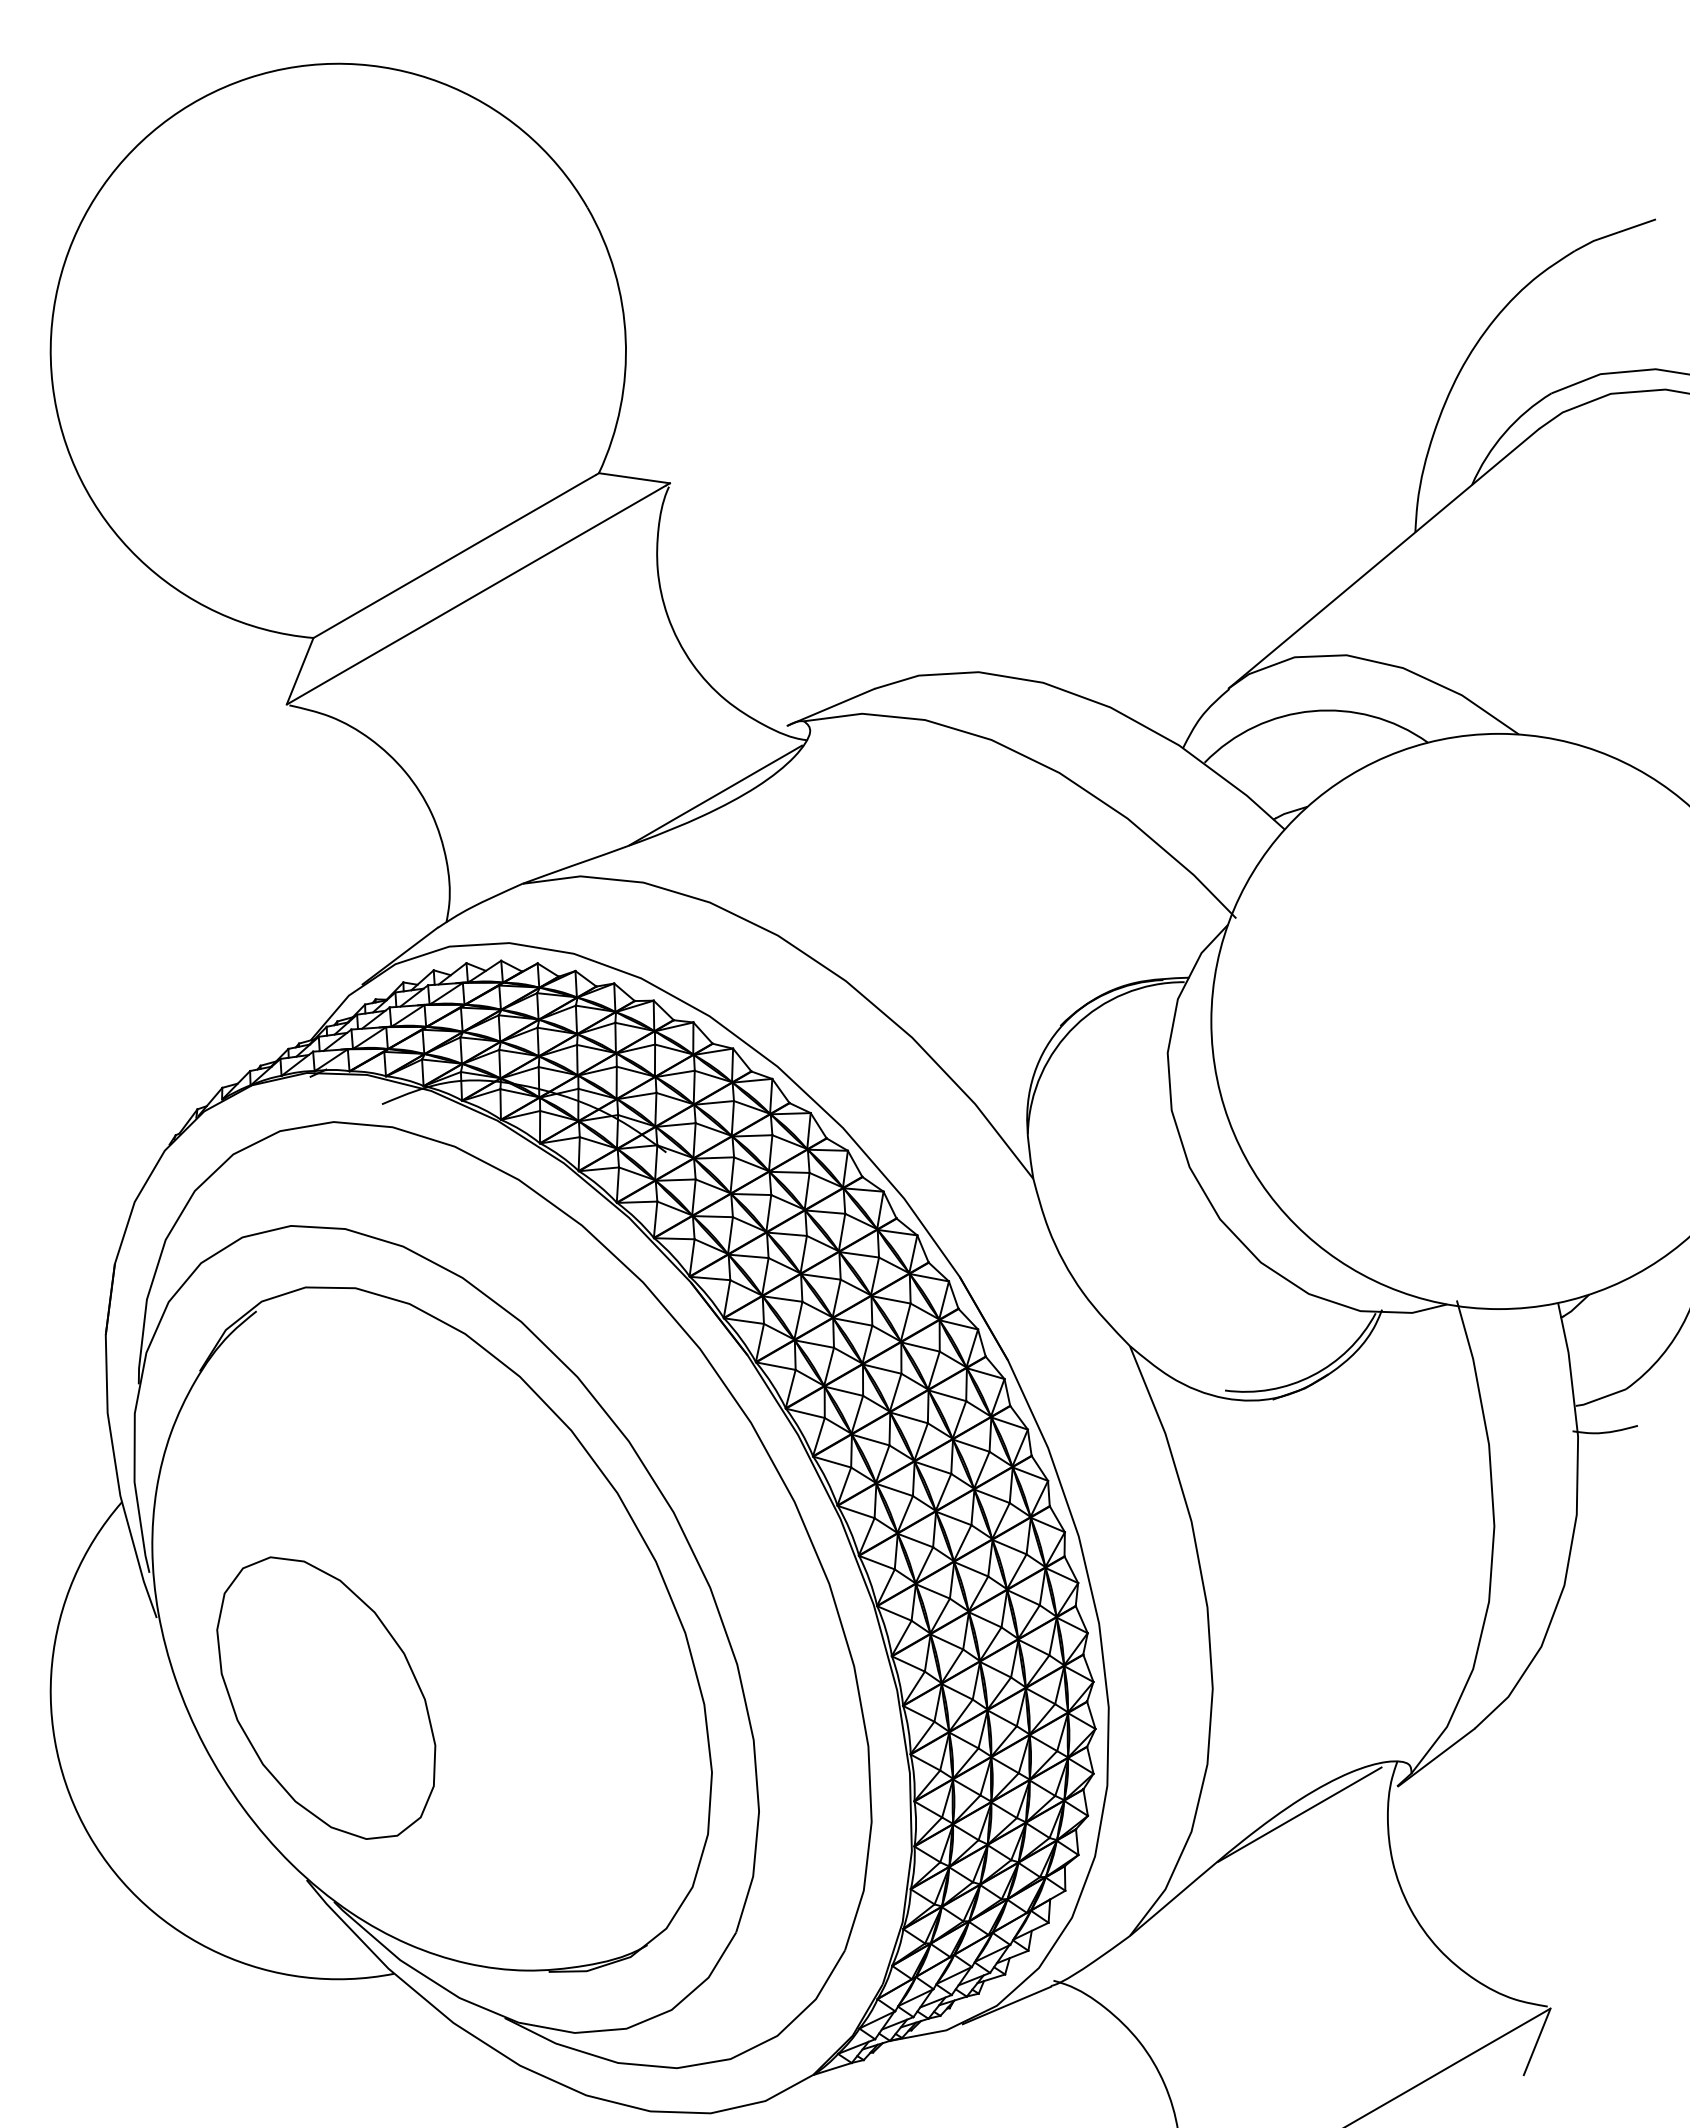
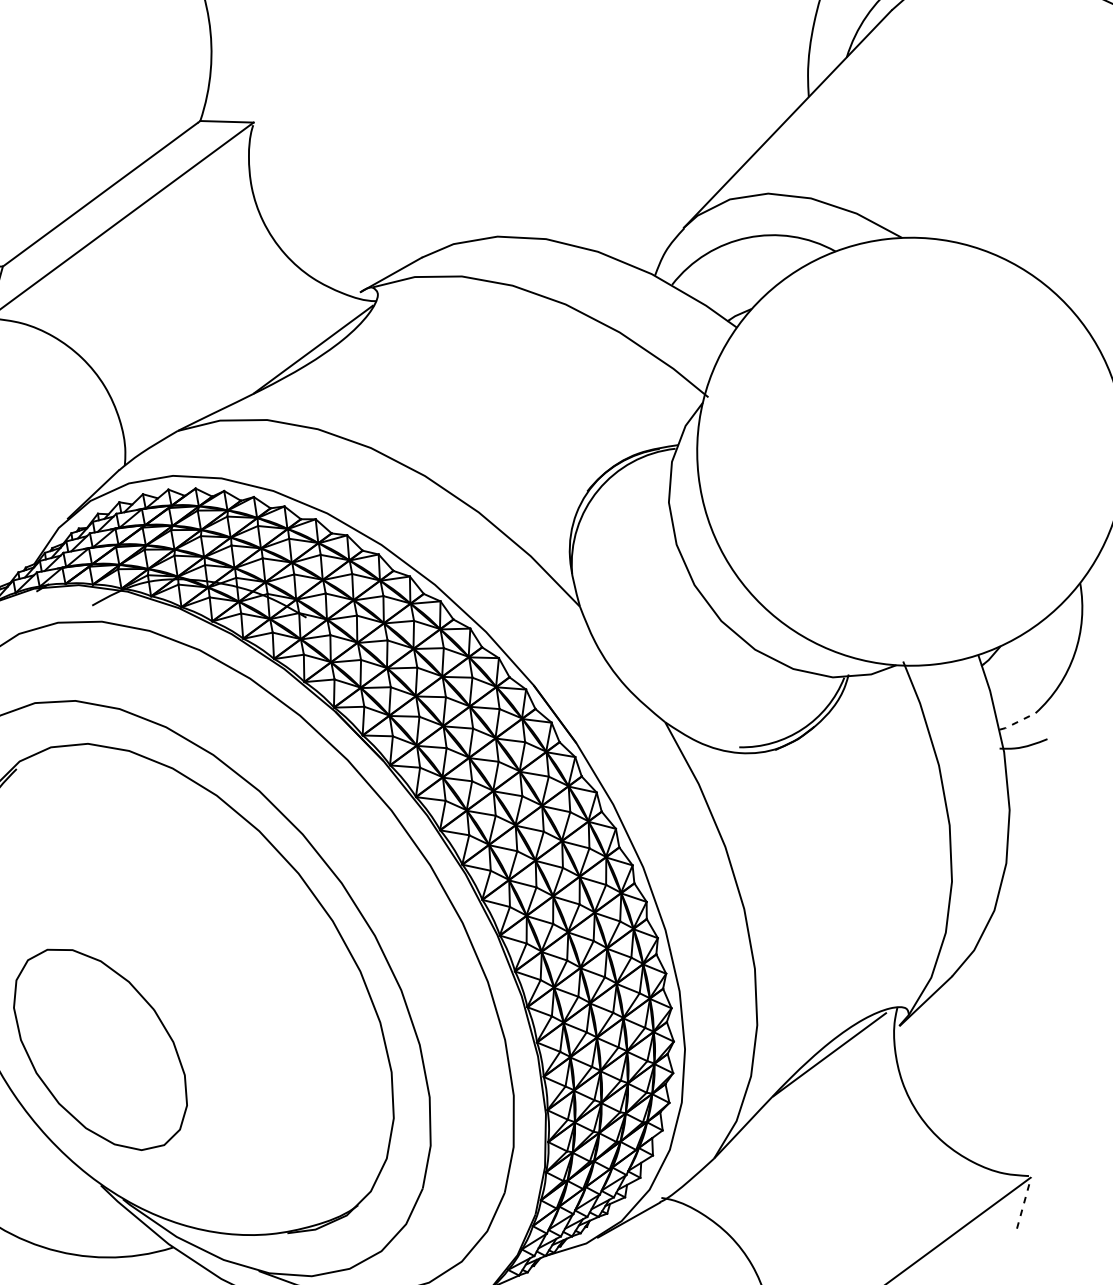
line: (1601, 1398) -> (1018, 722), solid -> dashed
line: (1537, 2041) -> (1024, 1202), solid -> dashed

